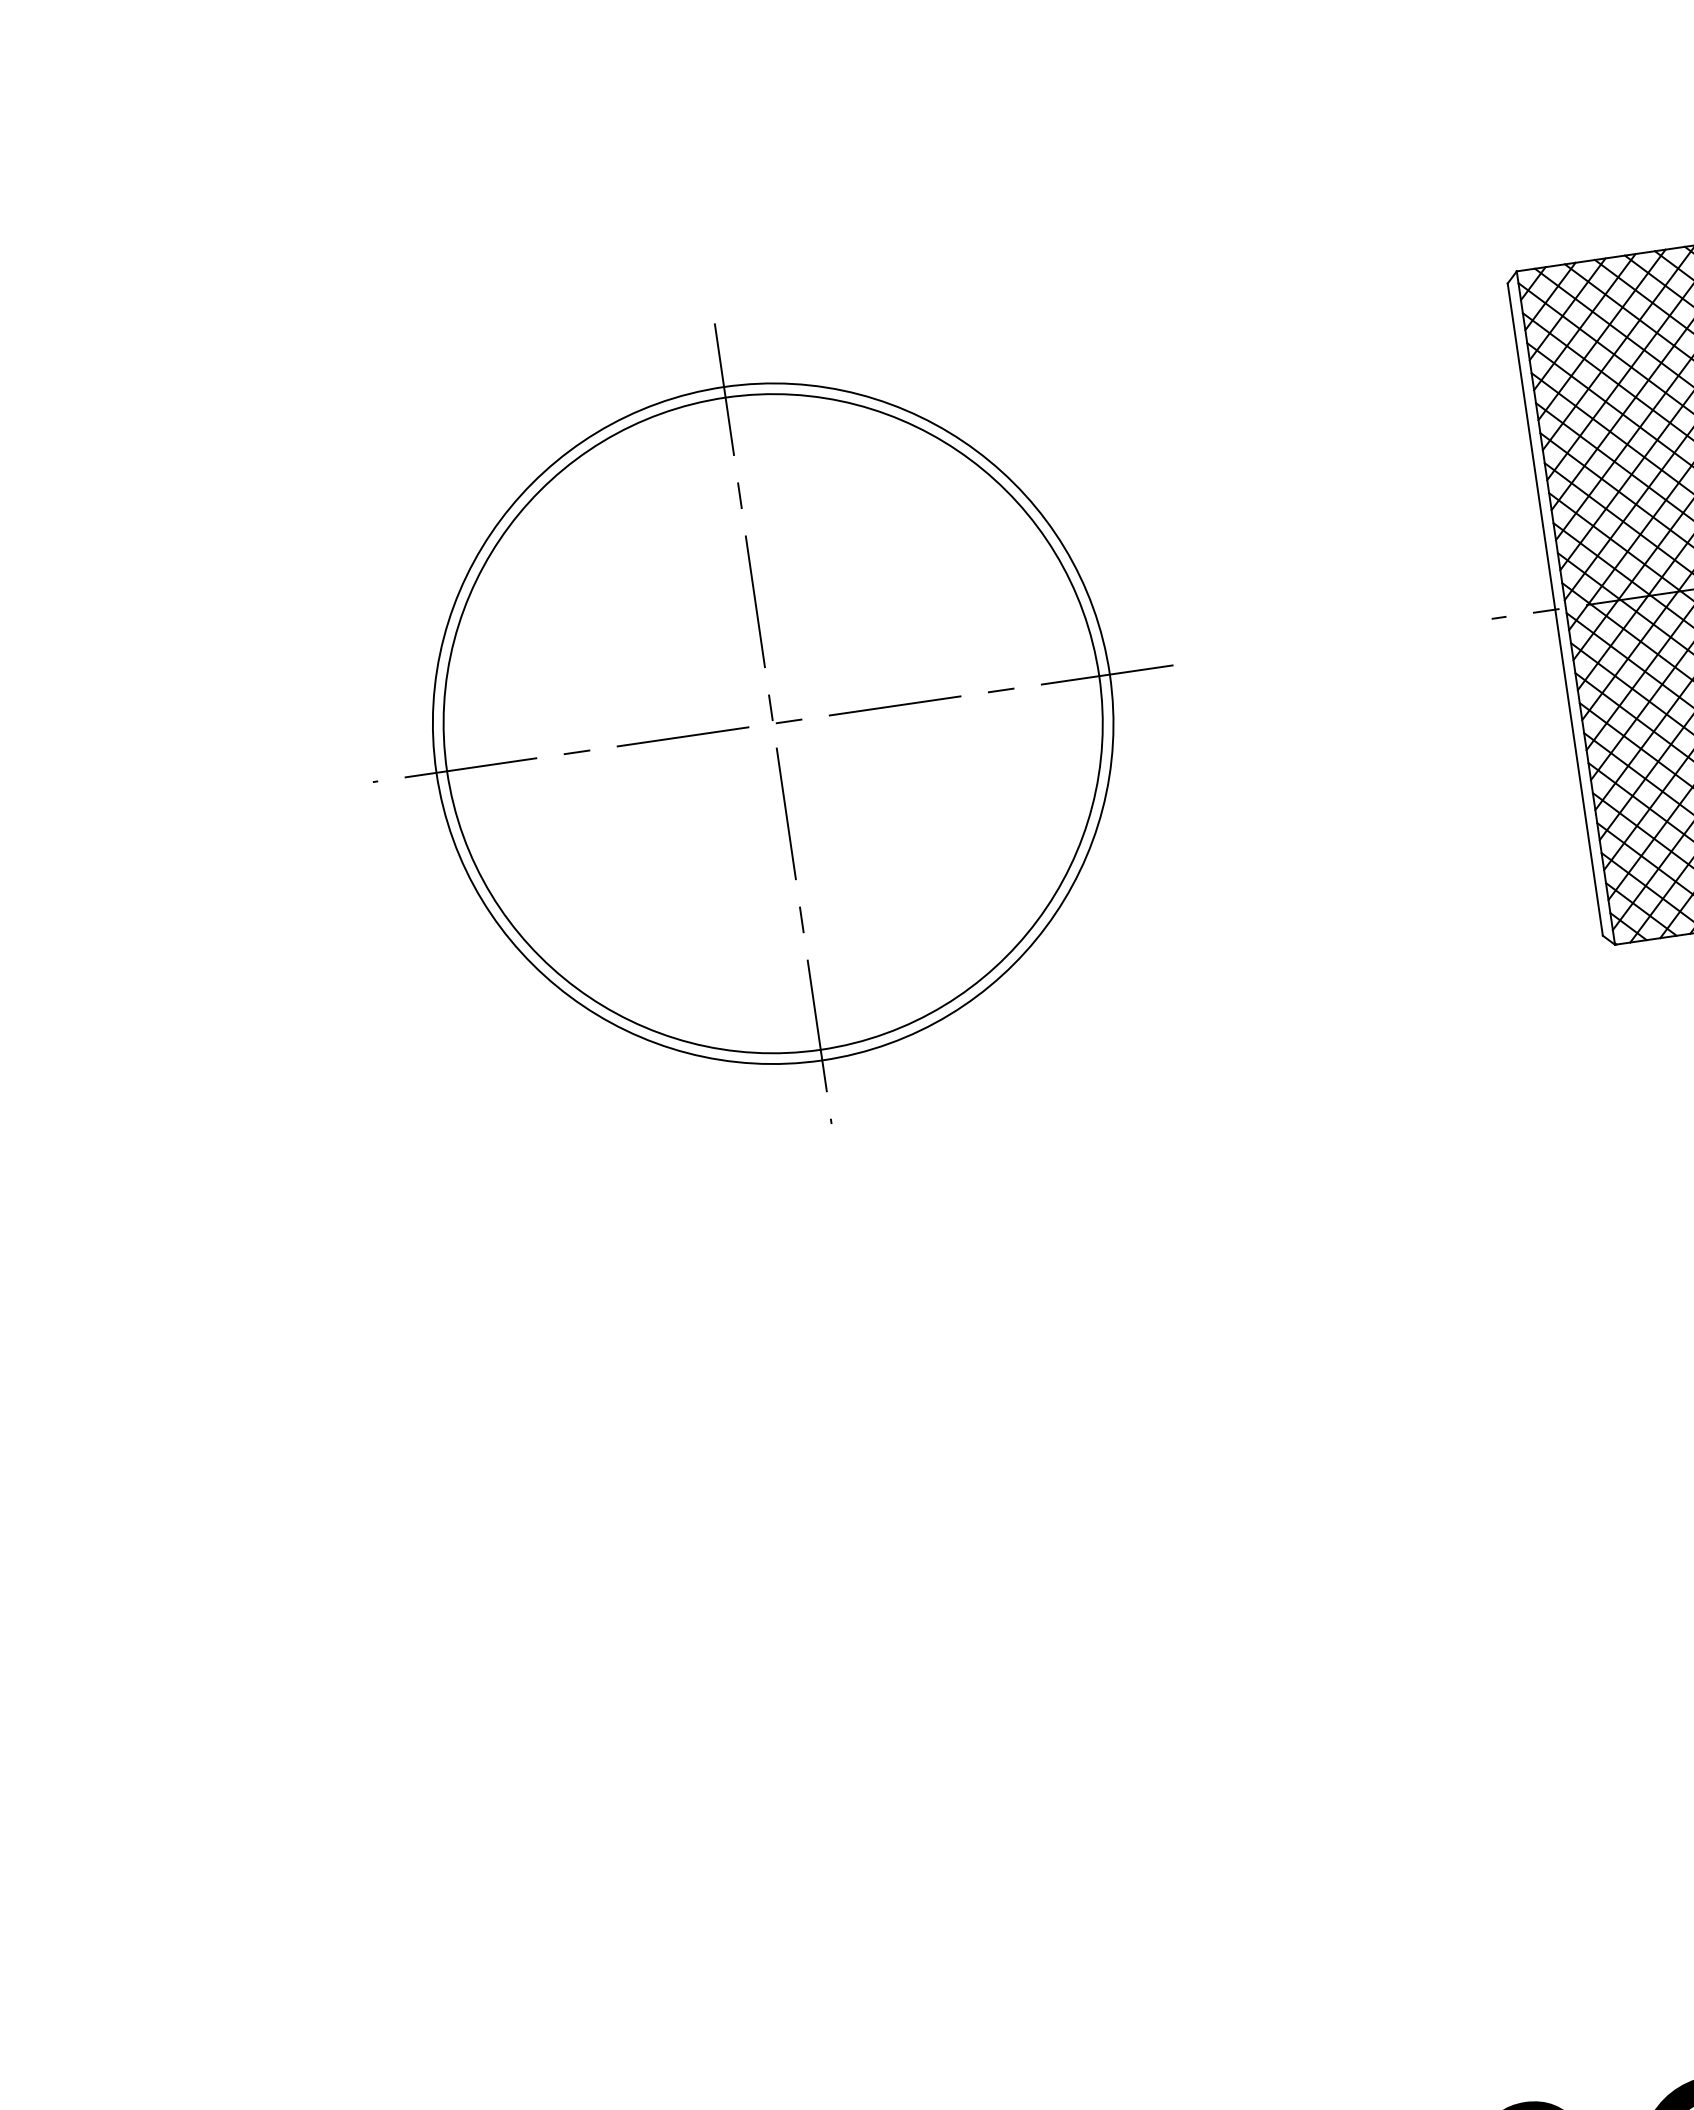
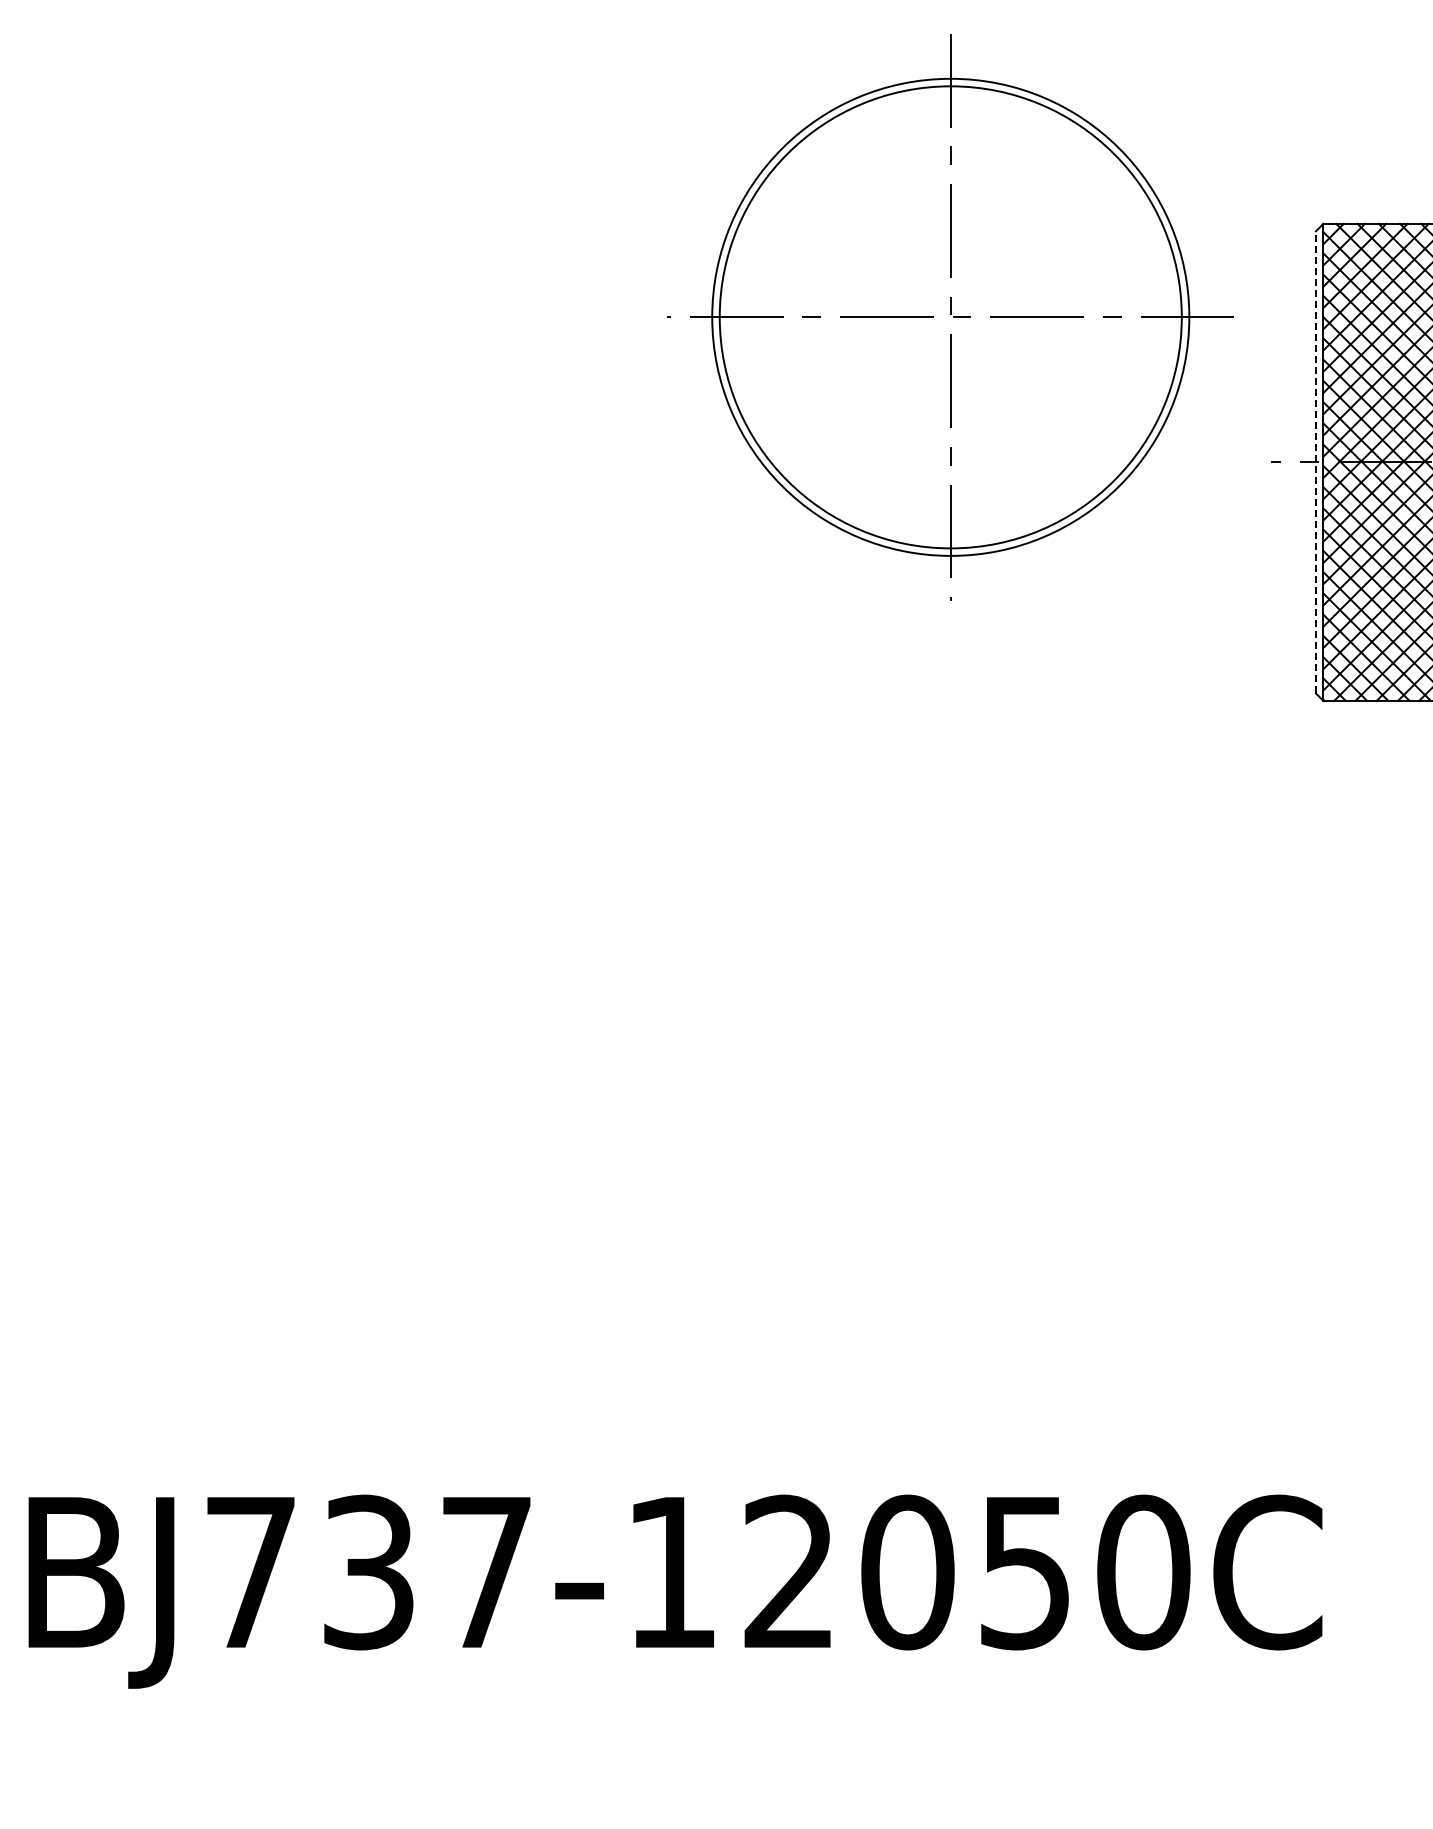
line: (1554, 608) -> (1315, 461), solid -> dashed
part: (772, 723) -> (950, 317), moved

